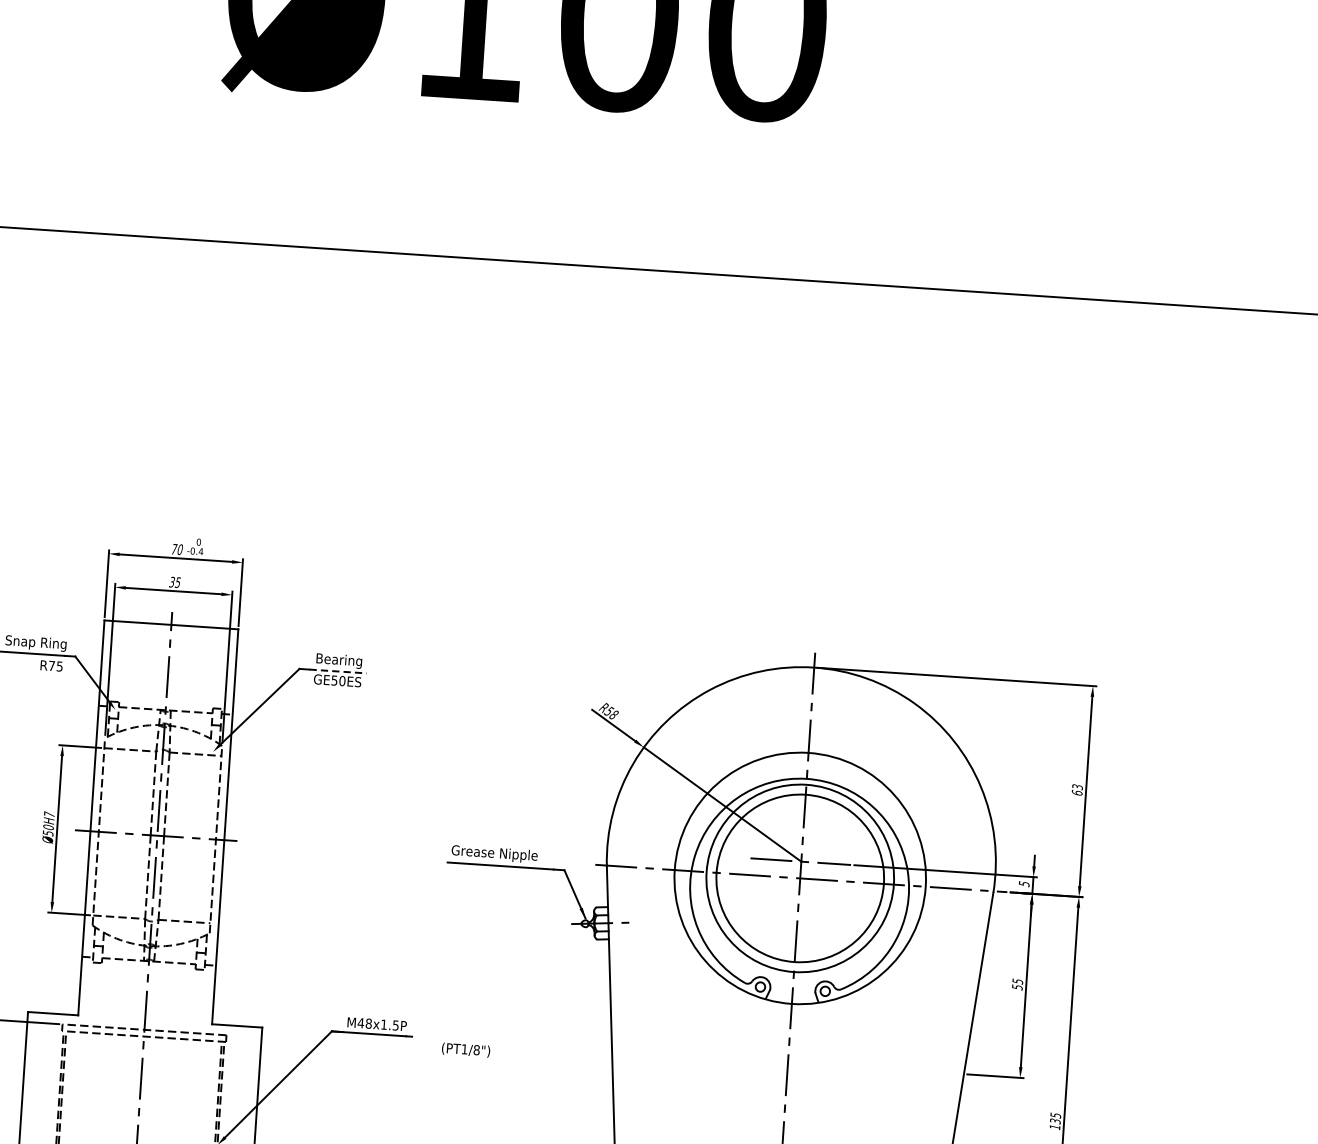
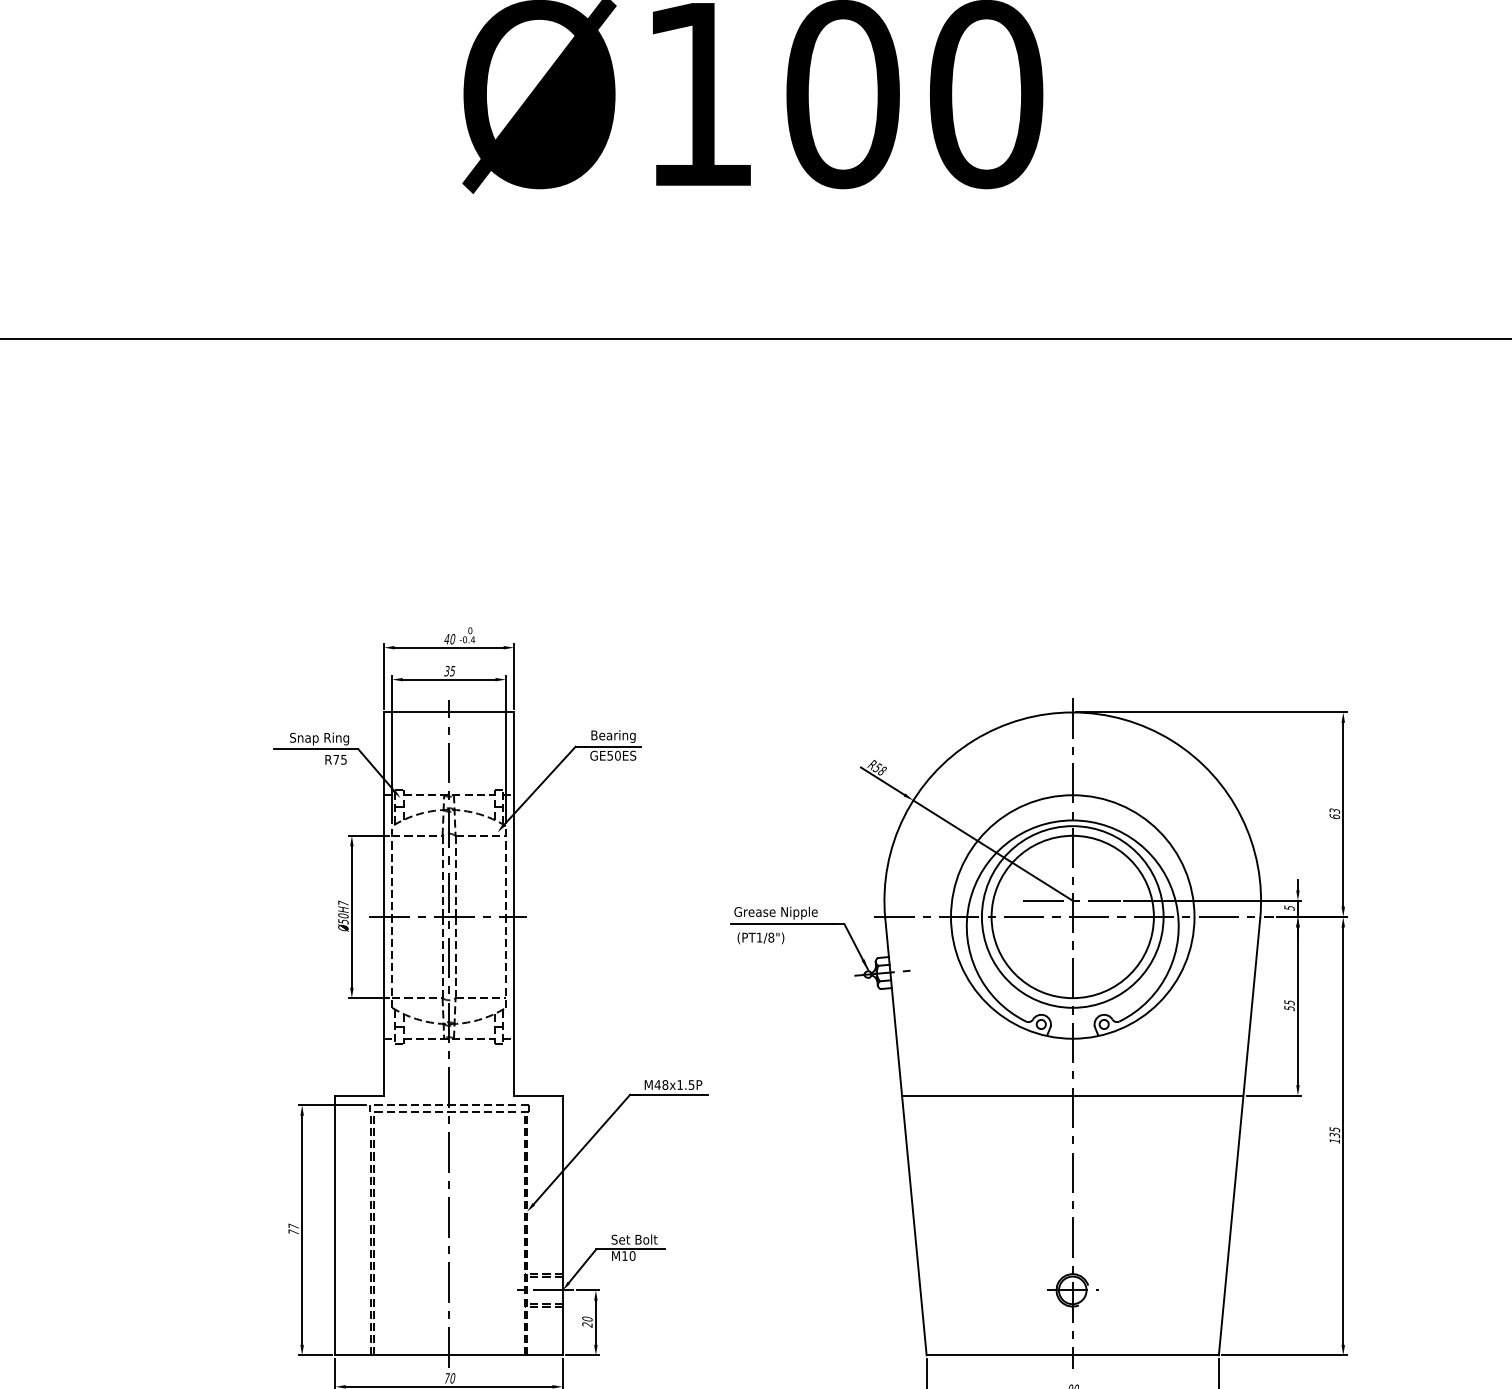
text: (173, 549) -> (446, 639), 70 -> 40
line: (338, 671) -> (613, 746), dashed -> solid
text: (465, 1050) -> (760, 938), moved
line: (787, 1062) -> (1072, 1095), added

